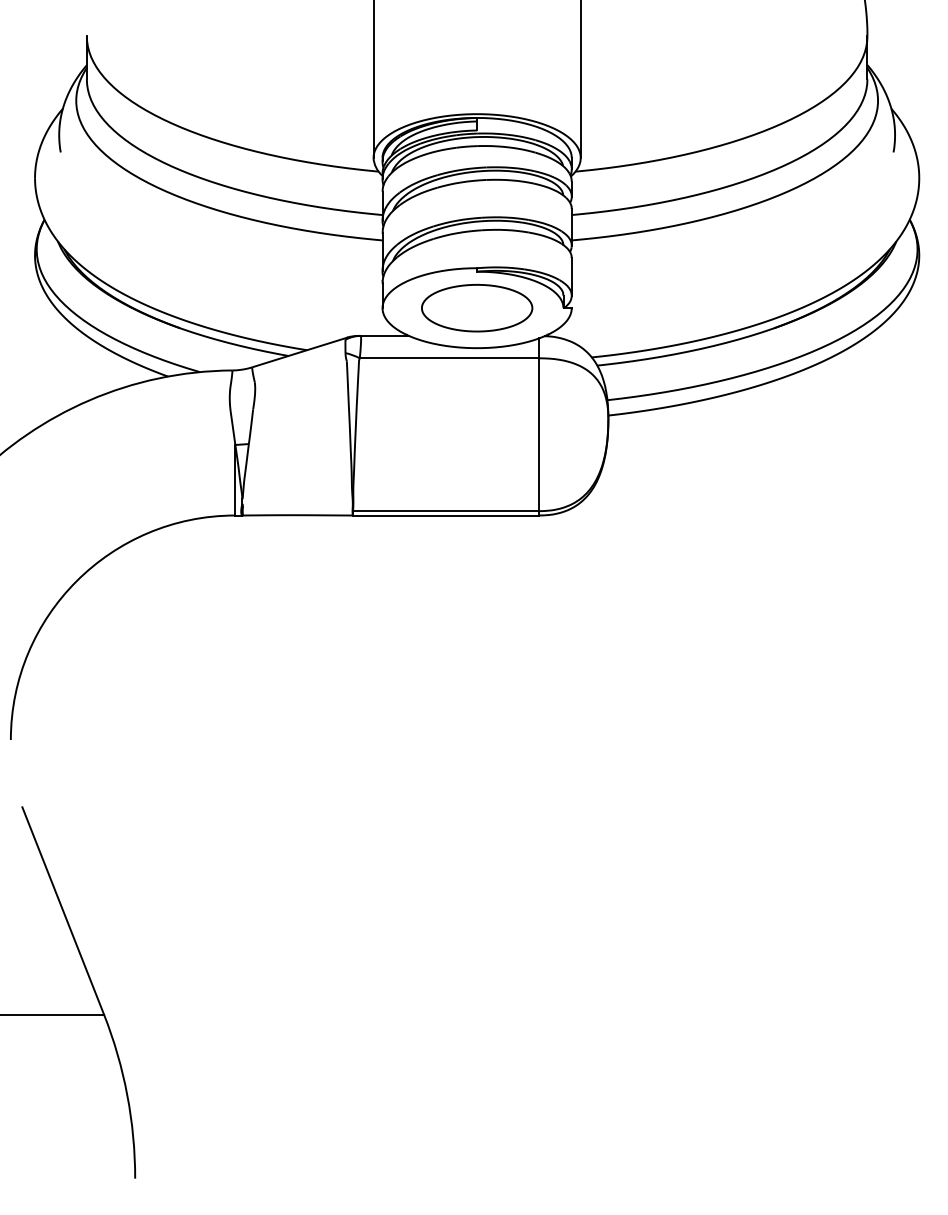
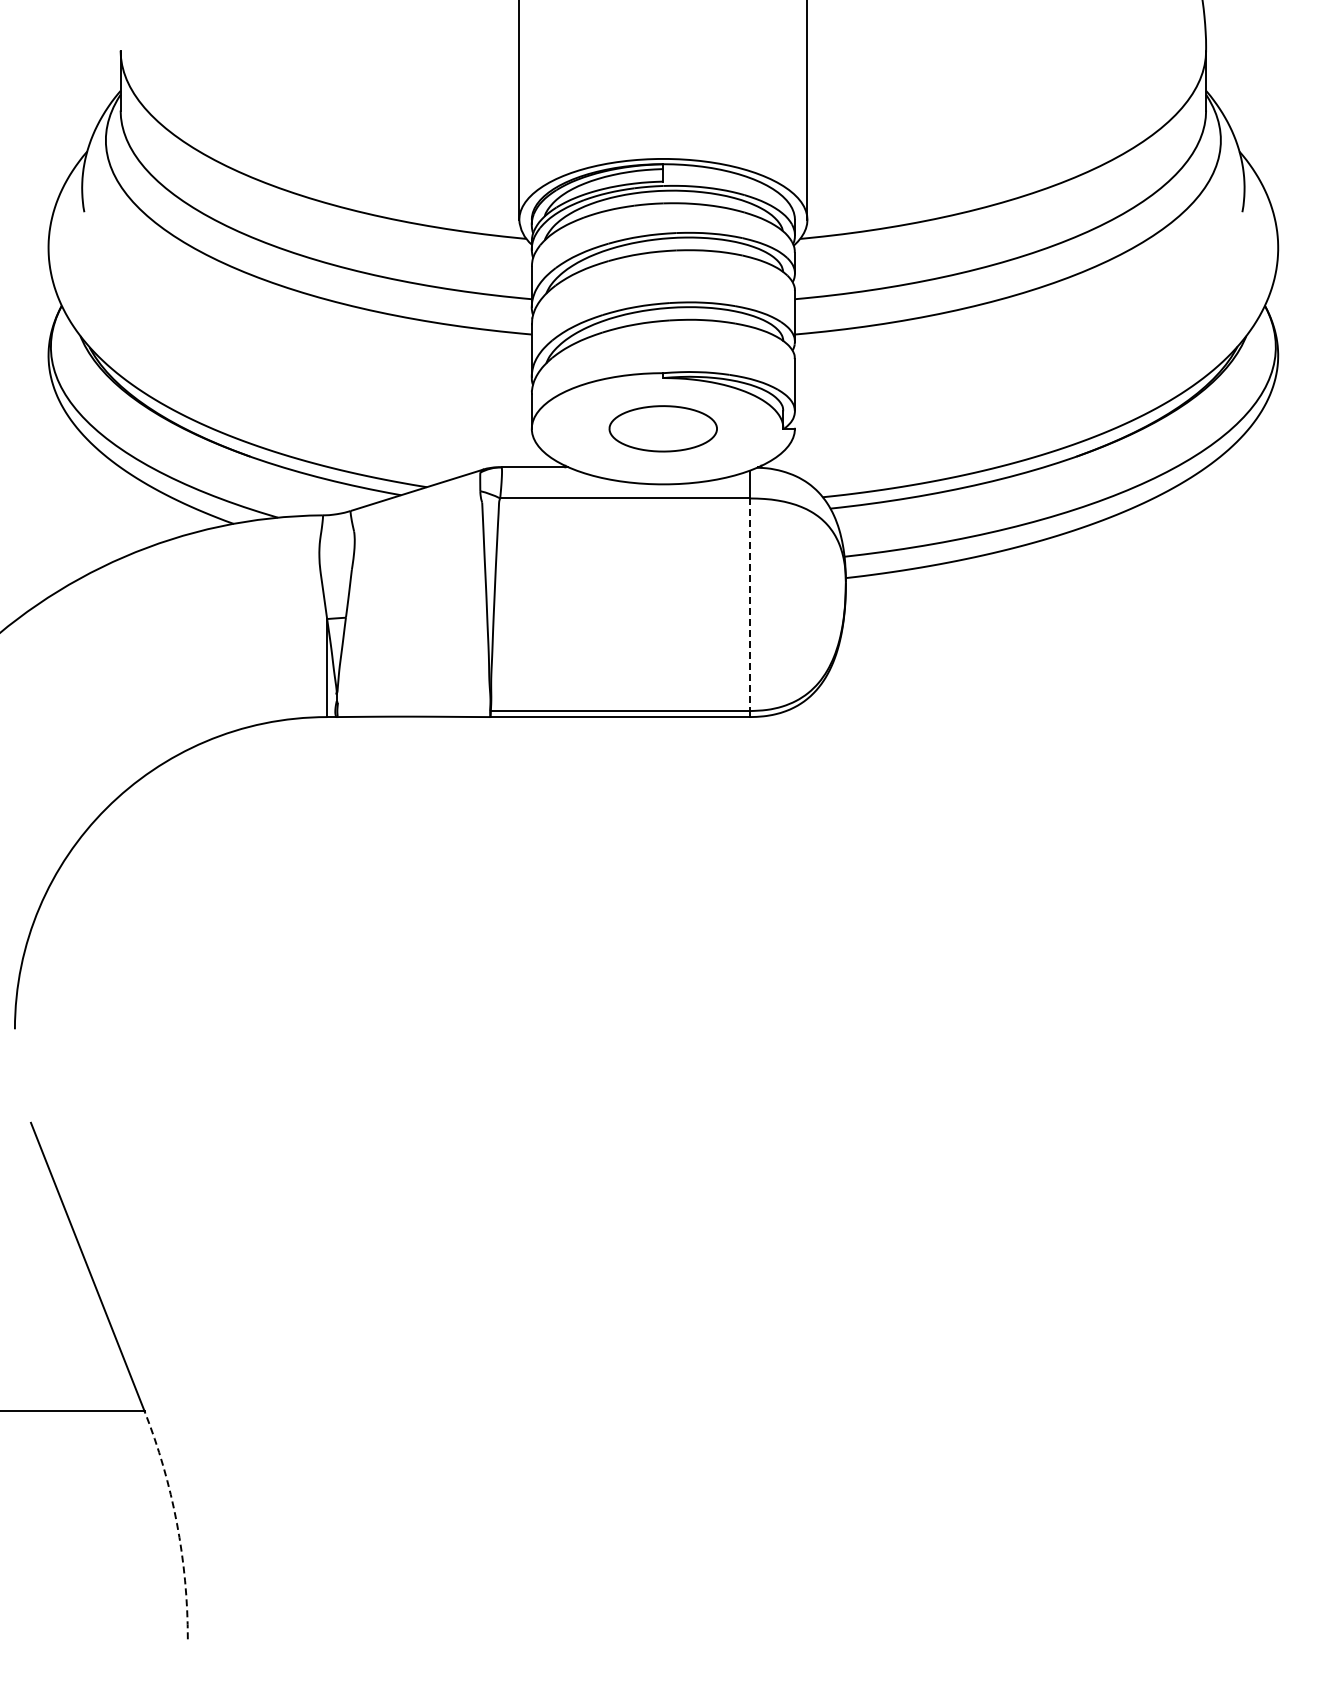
part: (476, 307) -> (662, 428), size x0.7
line: (539, 435) -> (749, 605), solid -> dashed
arc: (127, 1095) -> (176, 1523), solid -> dashed

